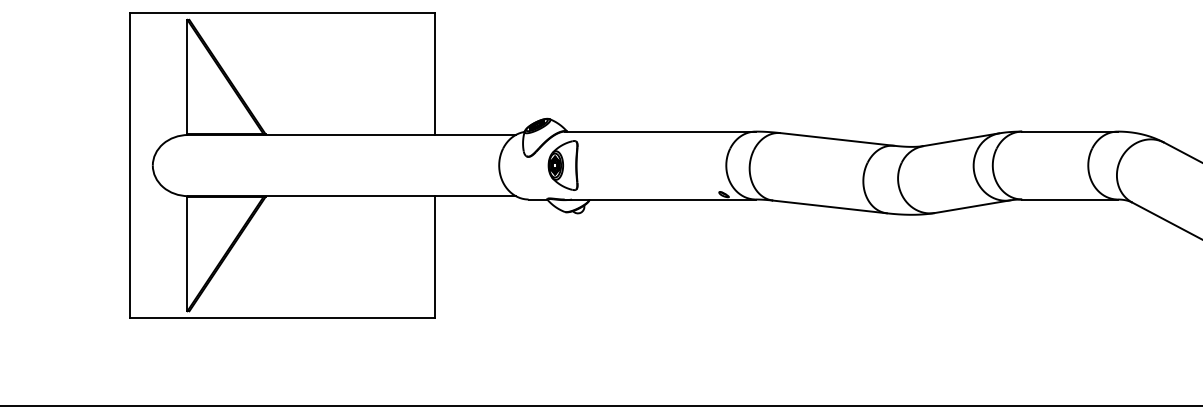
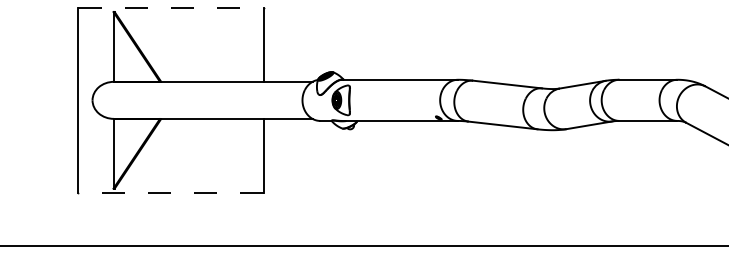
line: (283, 12) -> (171, 7), solid -> dashed
line: (283, 317) -> (171, 192), solid -> dashed

